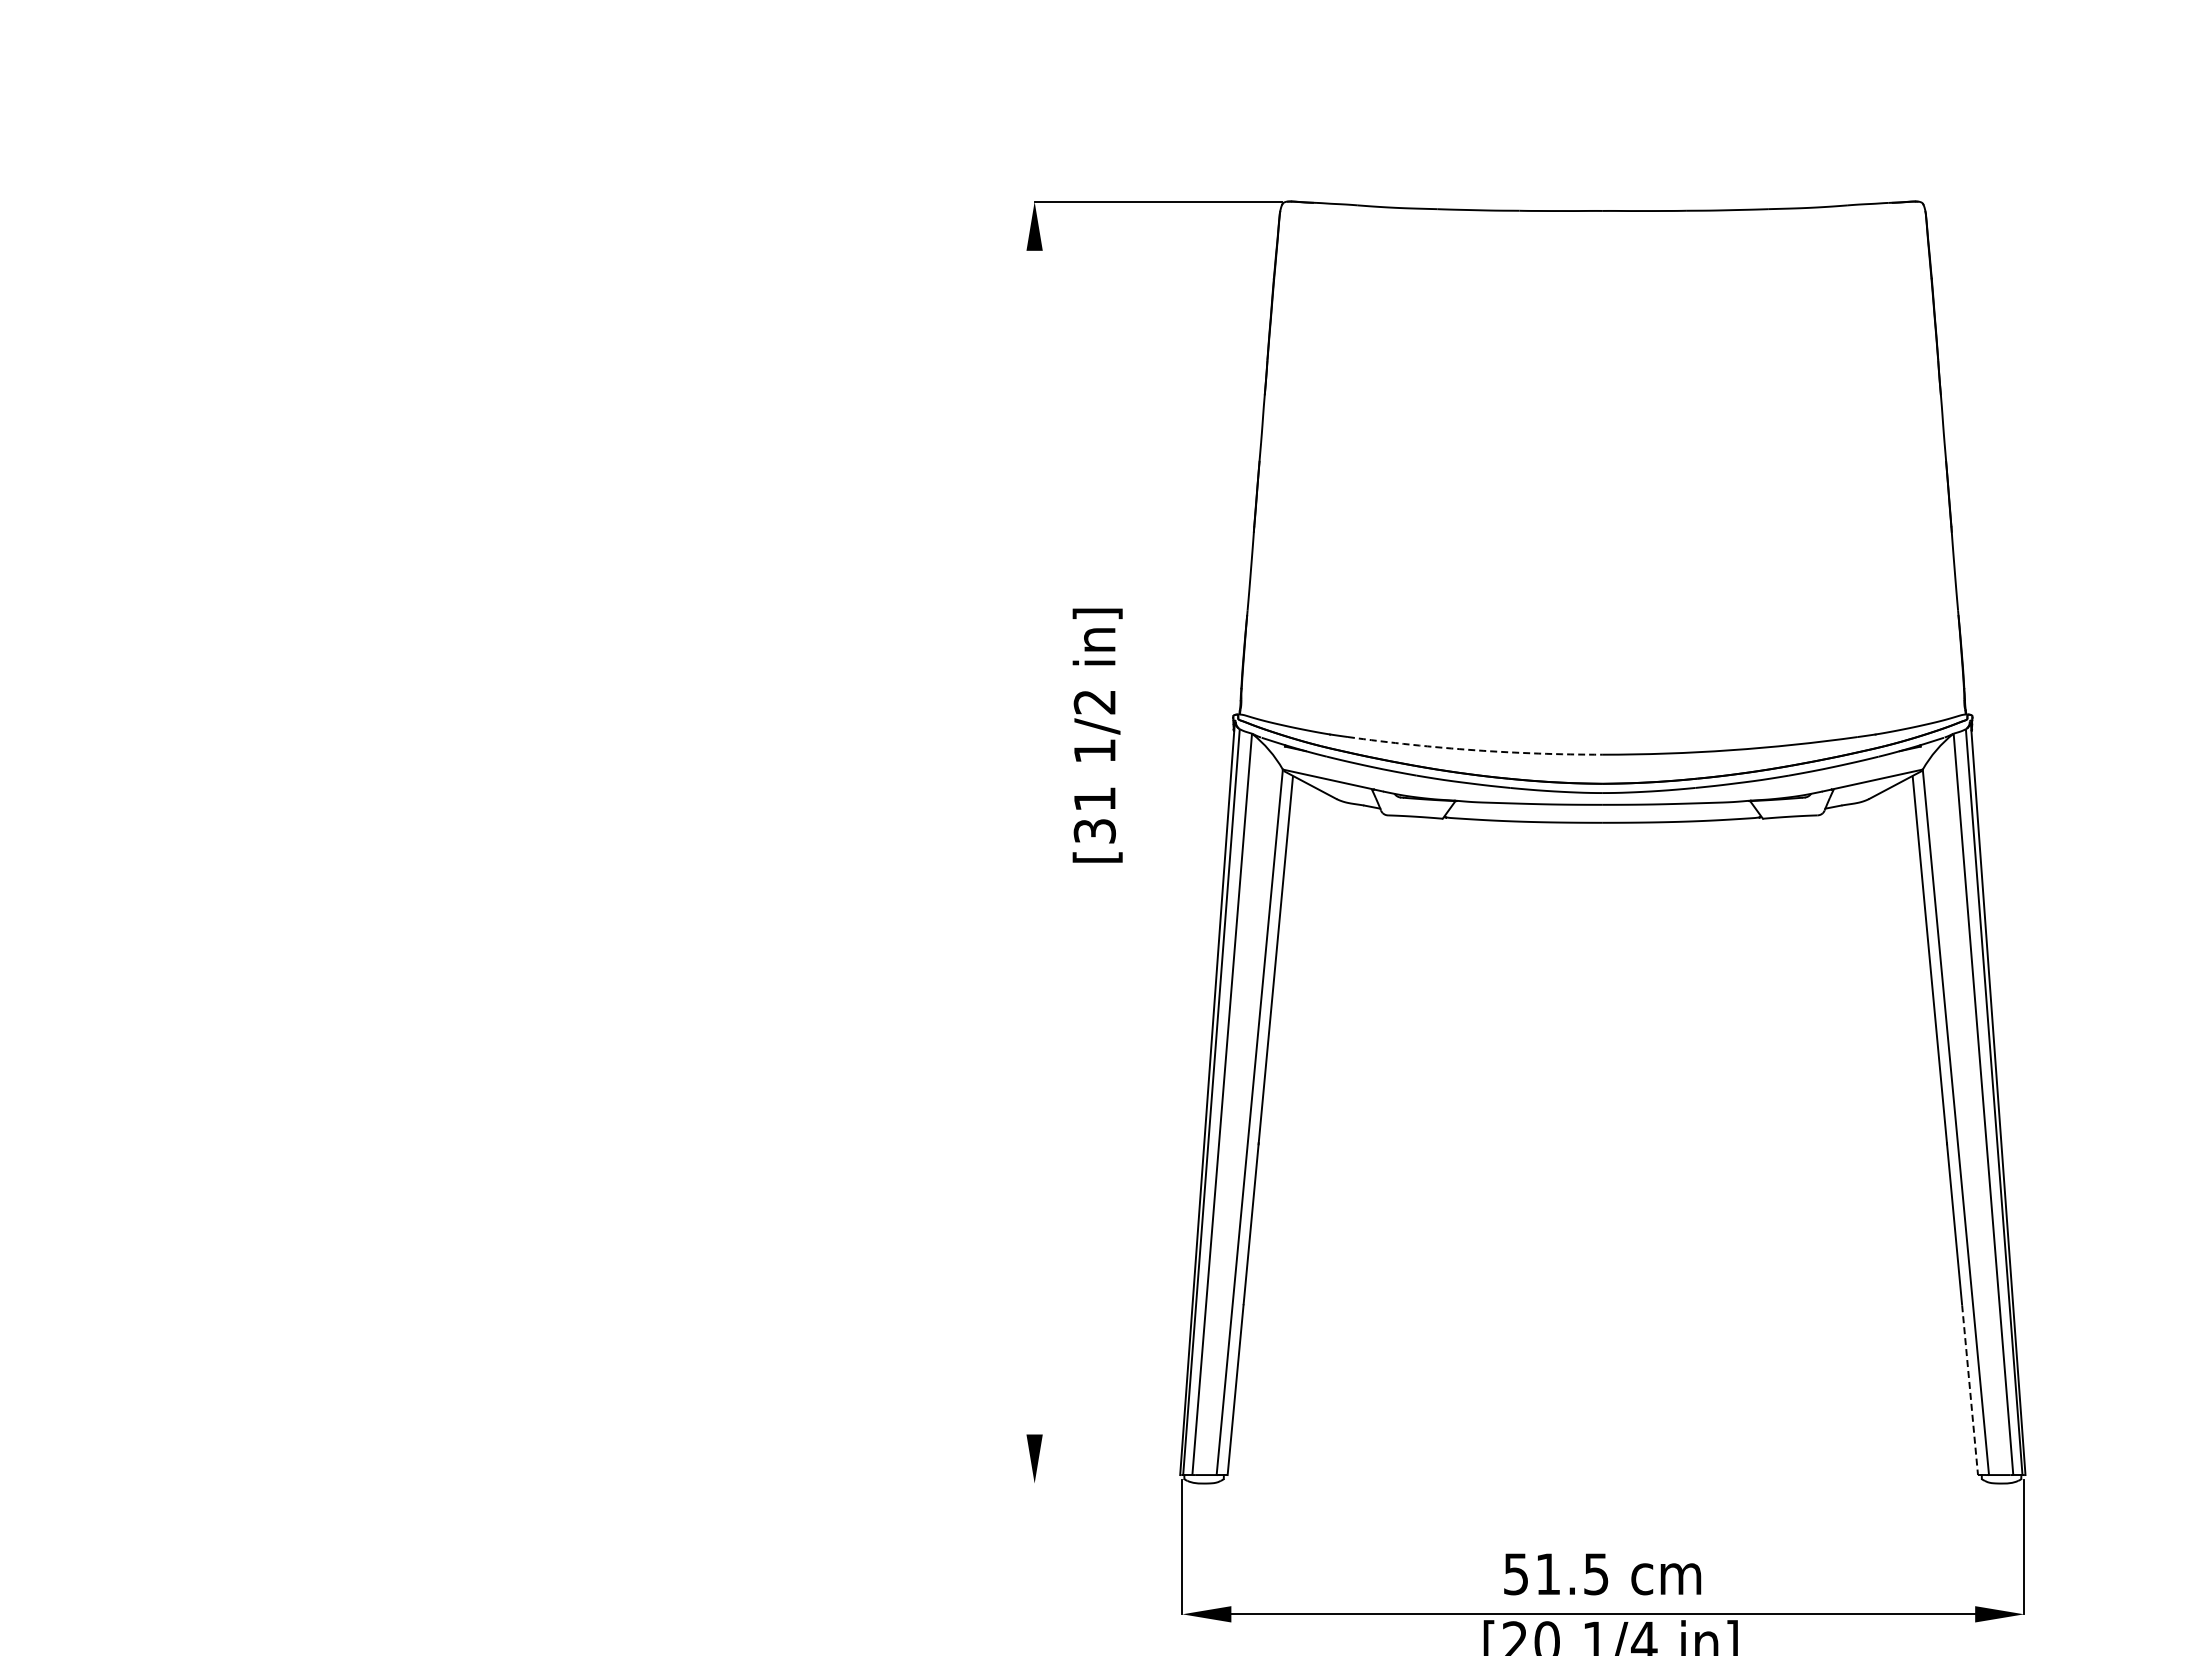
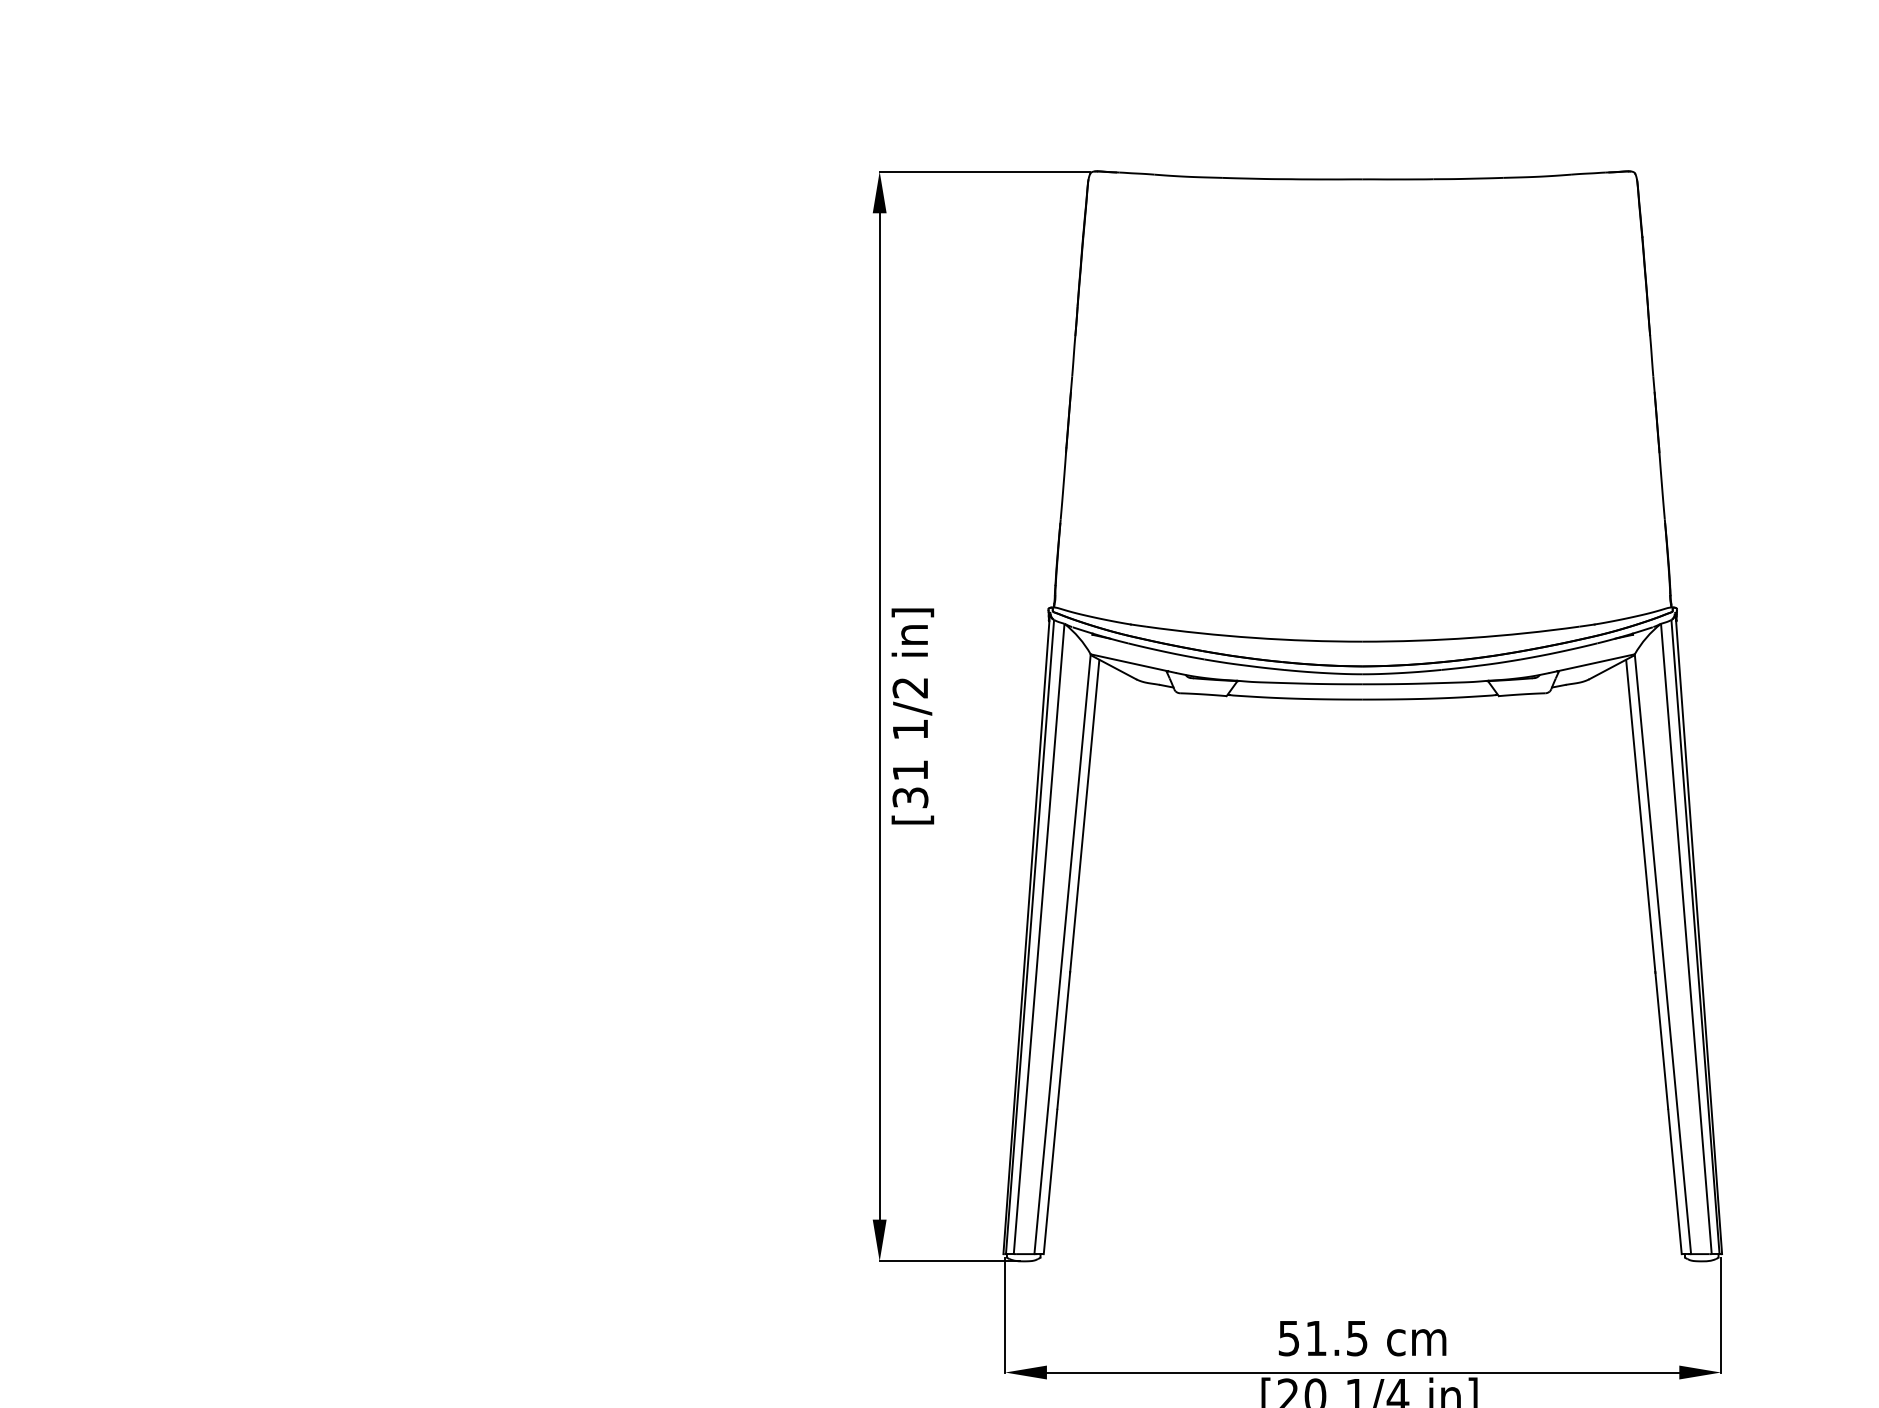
text: (1097, 735) -> (912, 716), moved
arc: (1475, 750) -> (1254, 638), dashed -> solid
line: (1034, 842) -> (879, 716), added
line: (1970, 1390) -> (1675, 1182), dashed -> solid
line: (1116, 1483) -> (949, 1261), added

